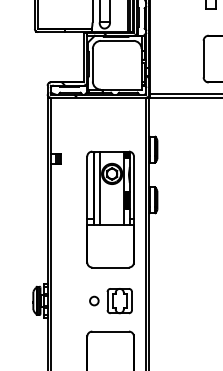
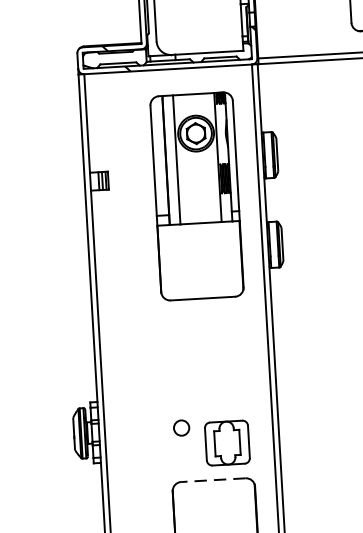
part: (110, 209) -> (196, 196), moved
part: (119, 301) -> (226, 443), moved
line: (110, 331) -> (213, 480), solid -> dashed

